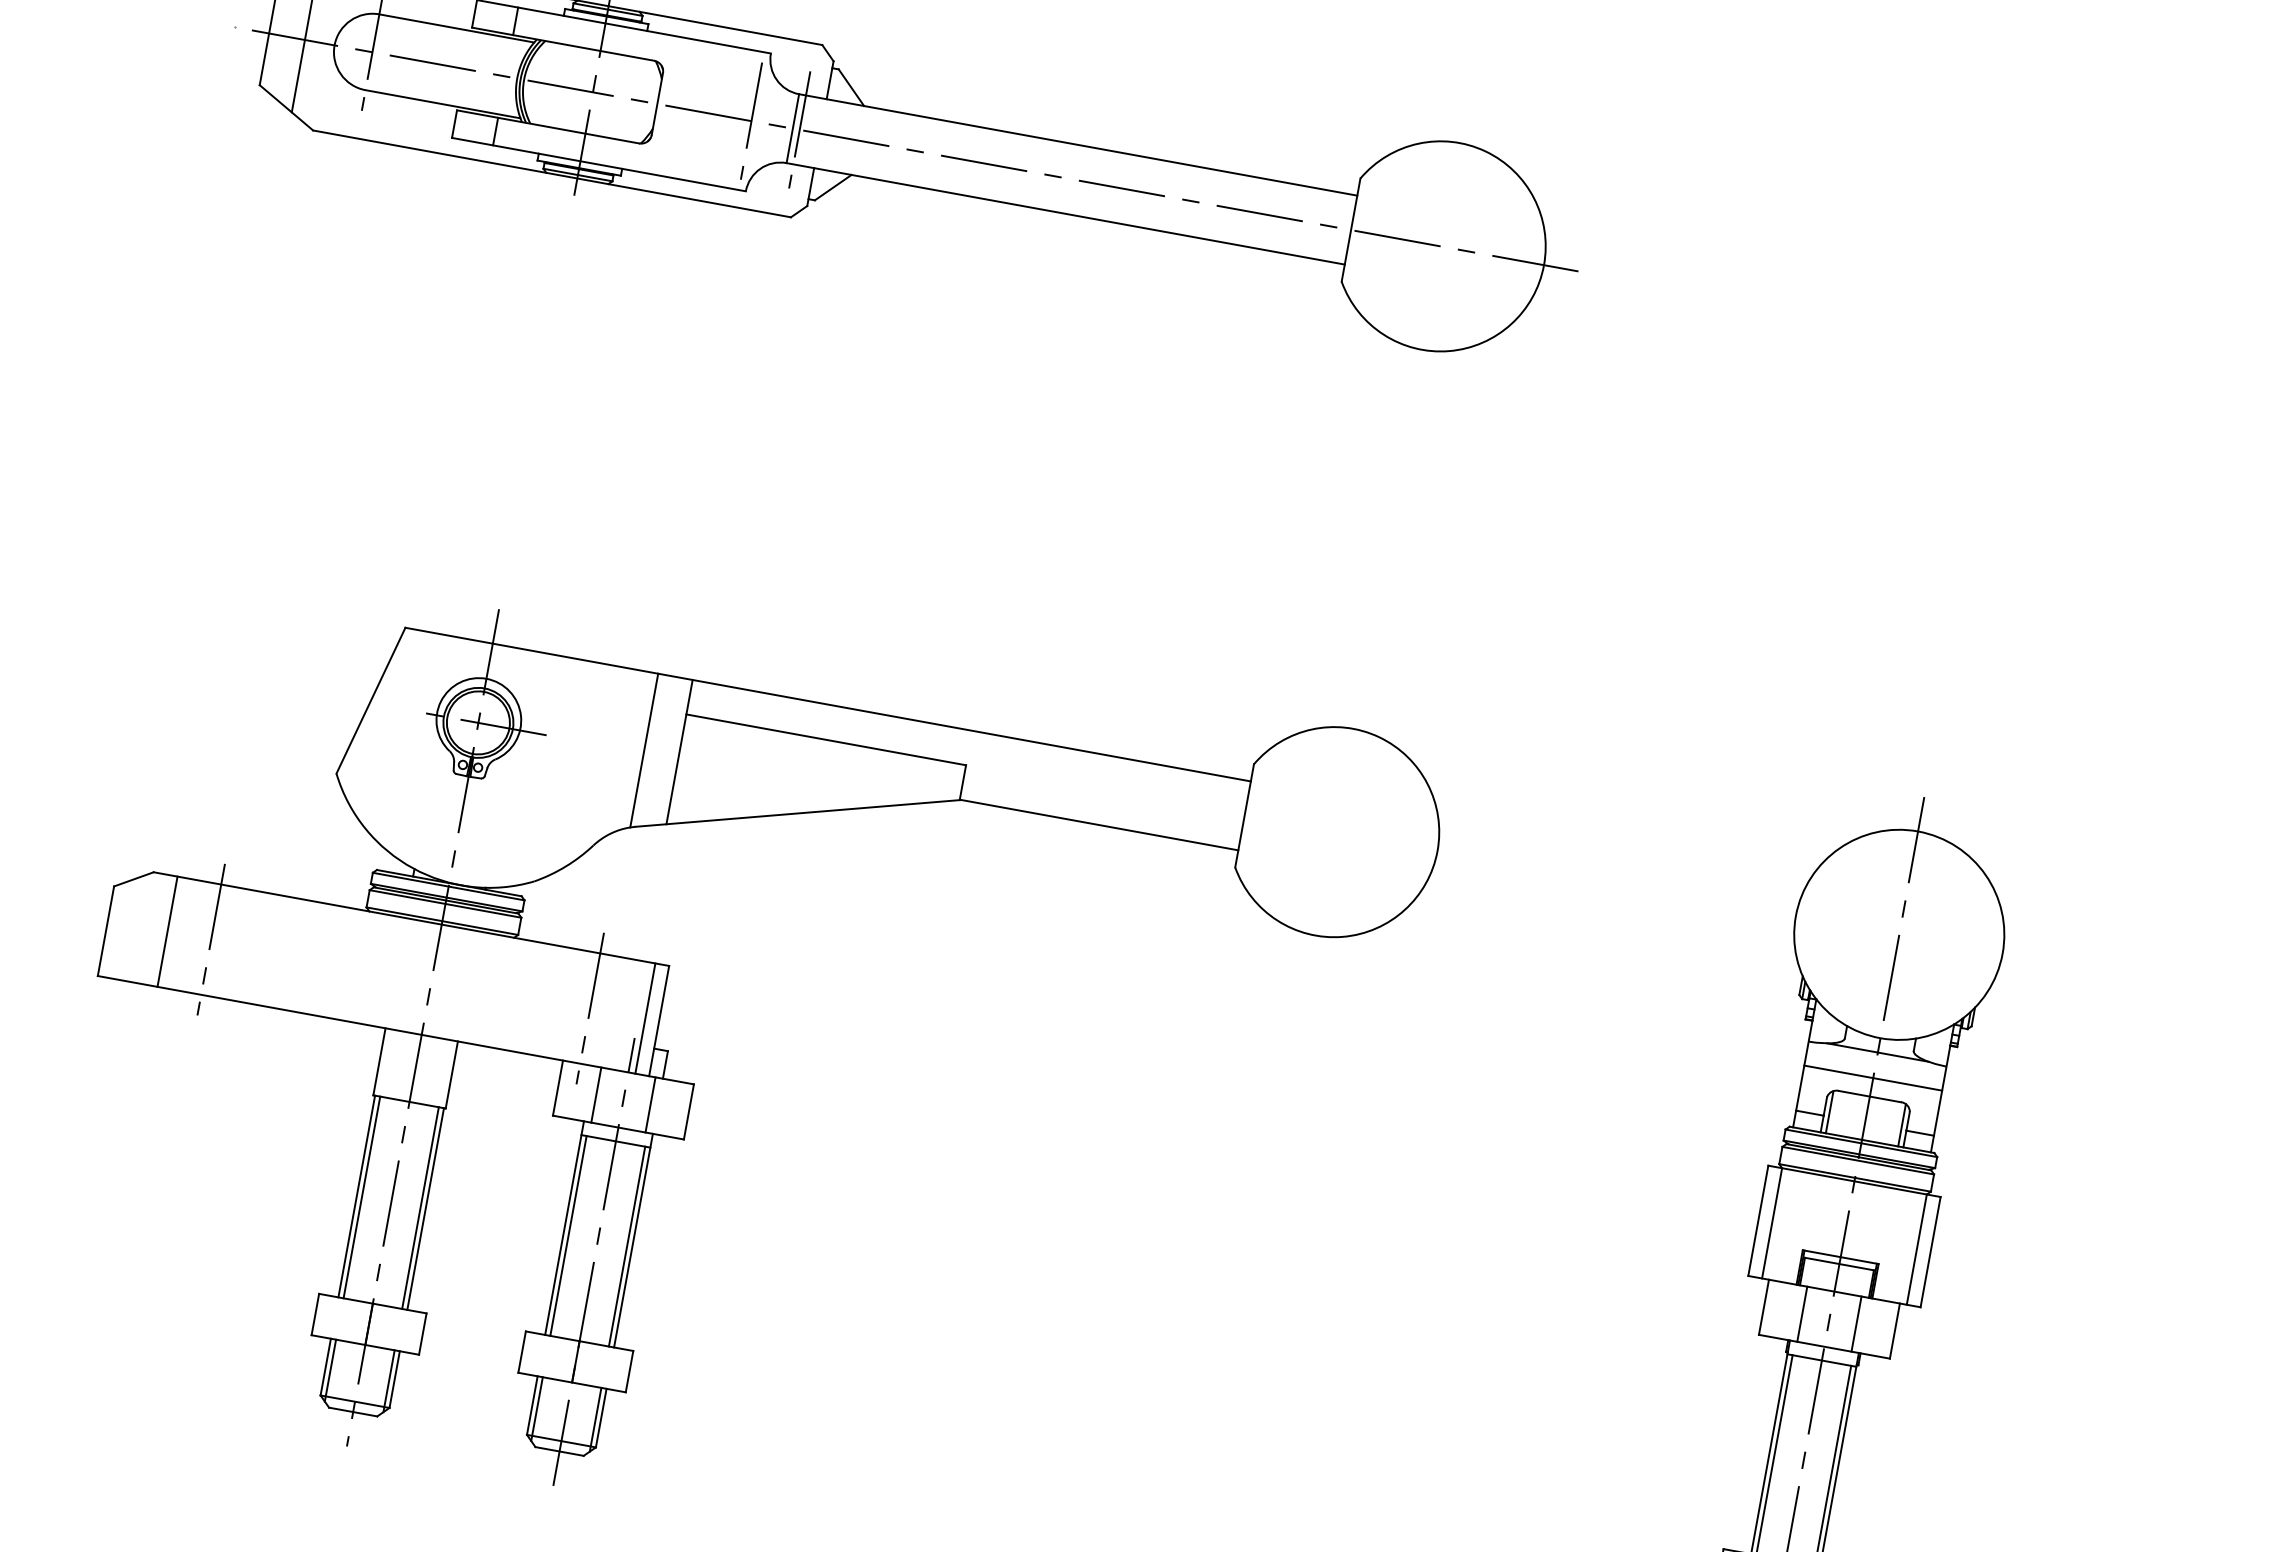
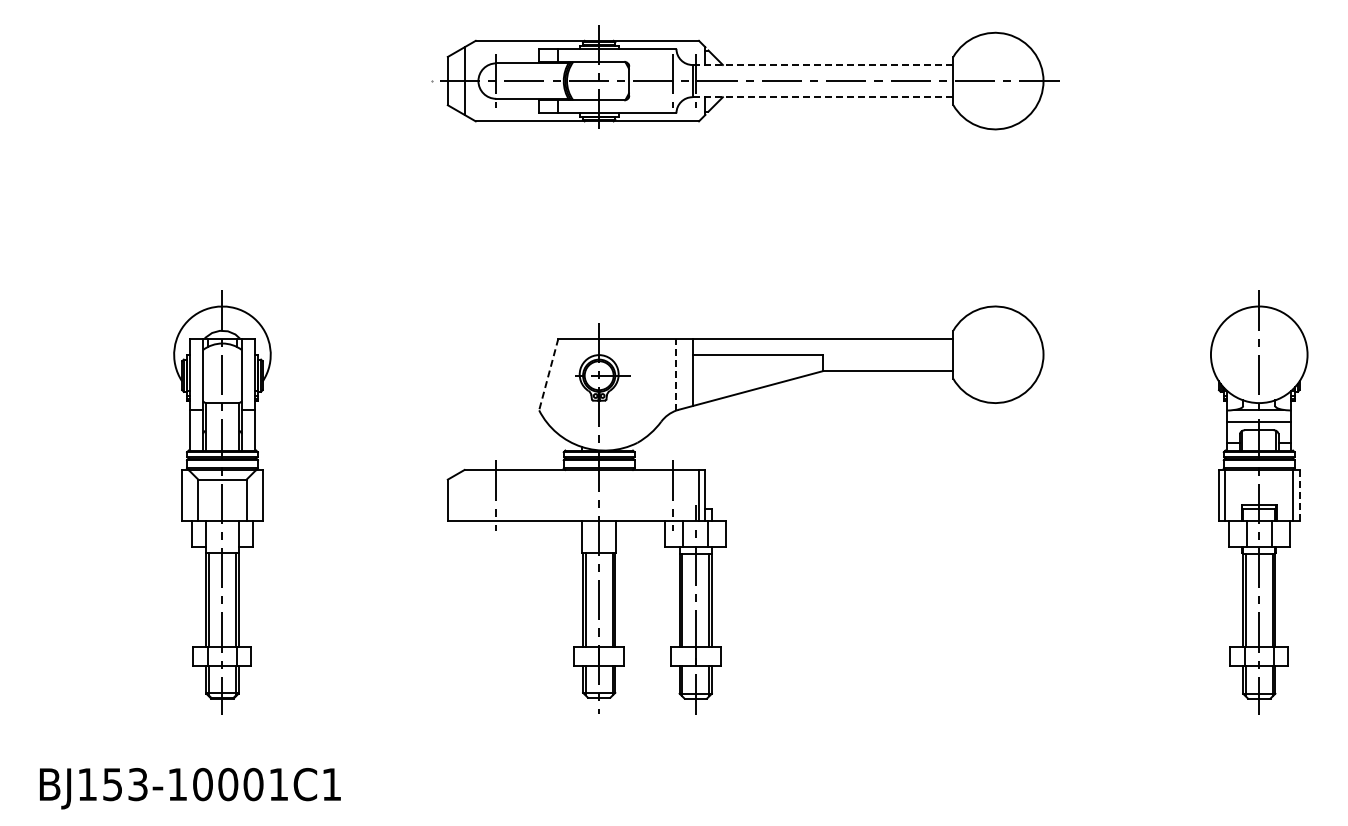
line: (1077, 145) -> (822, 65), solid -> dashed
line: (1066, 214) -> (823, 97), solid -> dashed
line: (370, 702) -> (548, 375), solid -> dashed
line: (644, 750) -> (676, 374), solid -> dashed
line: (167, 931) -> (475, 495), removed
line: (1930, 1251) -> (1299, 495), solid -> dashed

